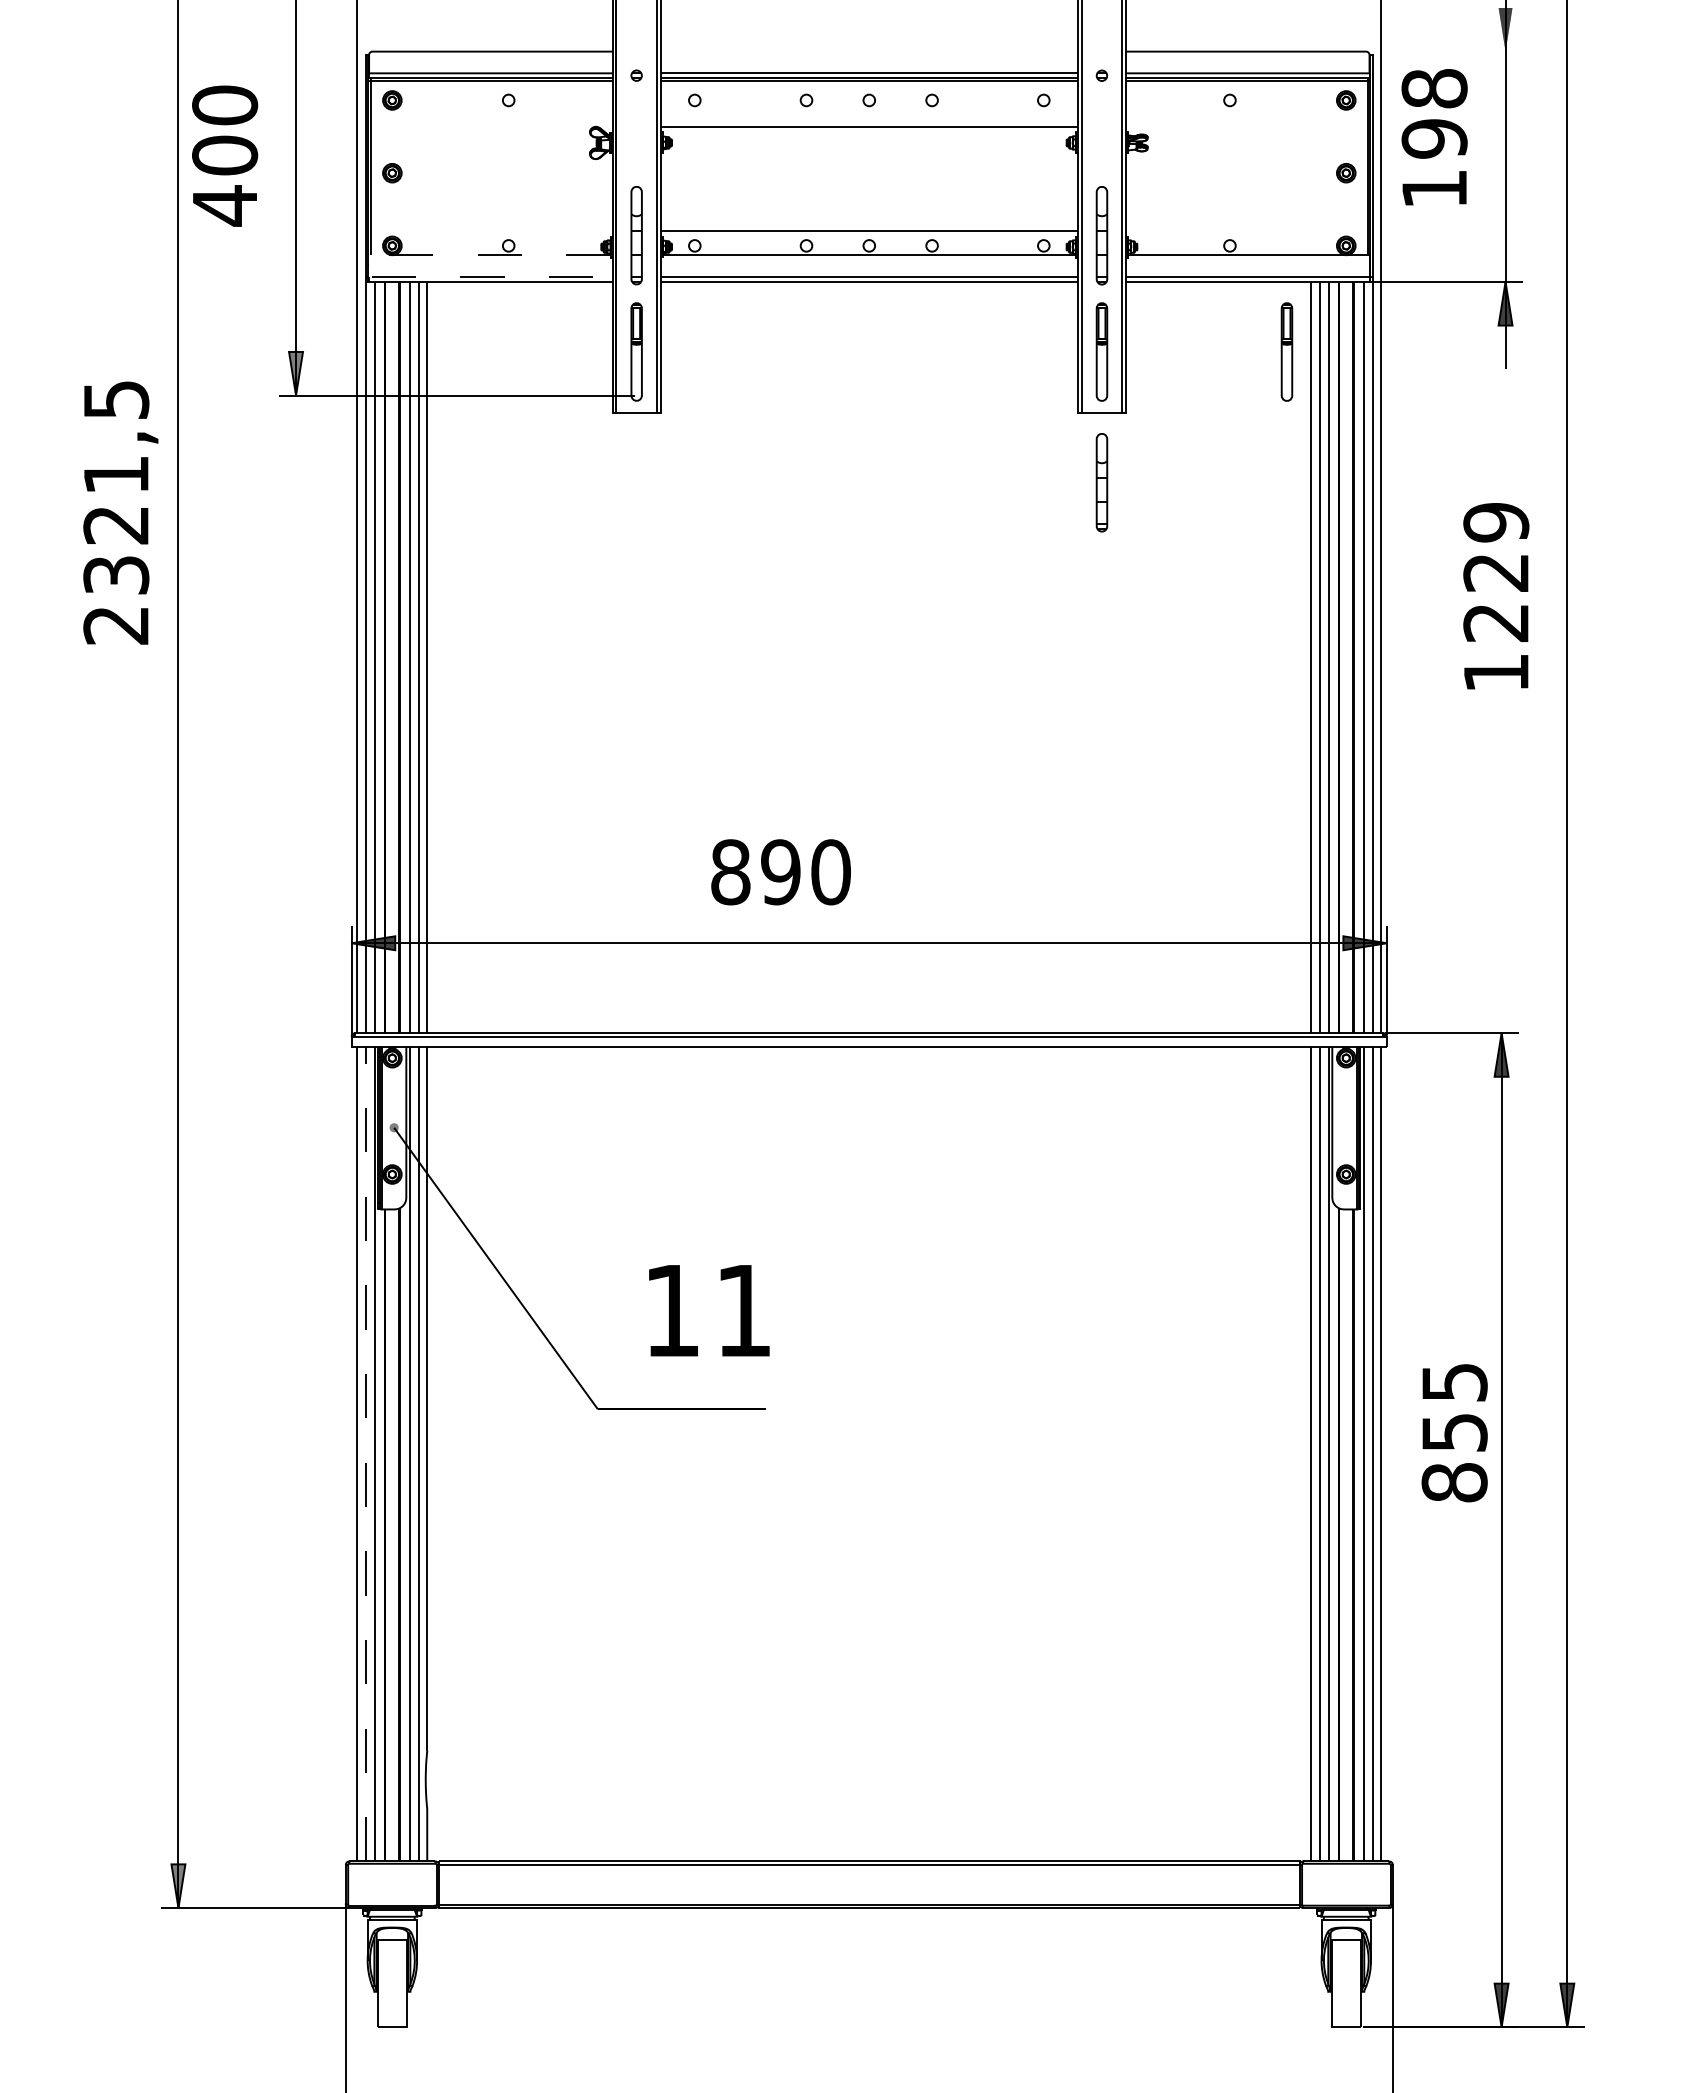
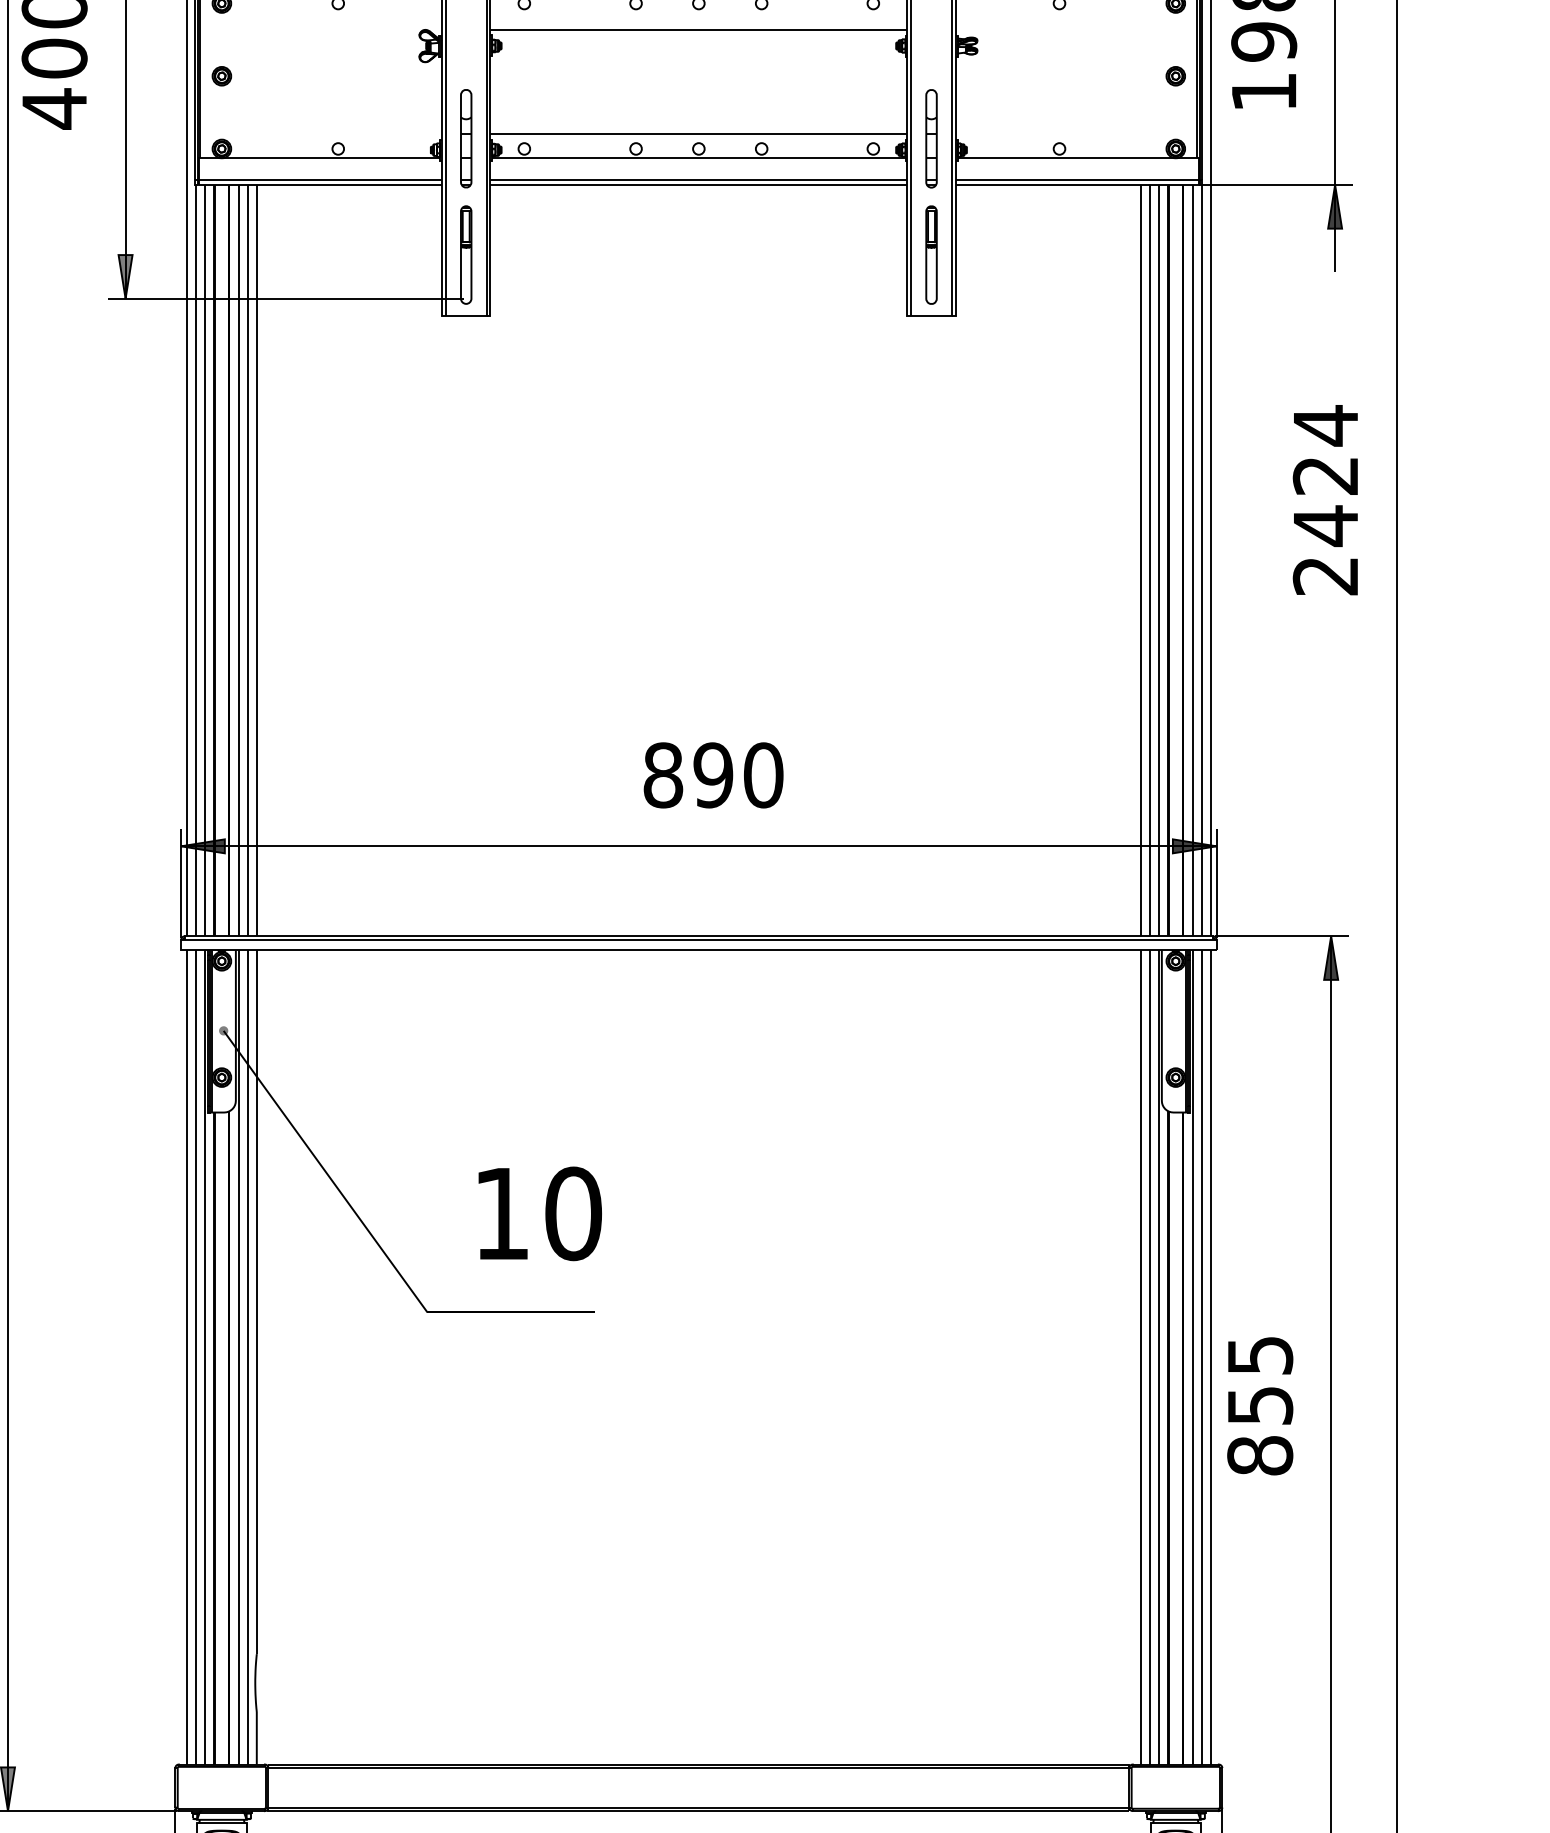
line: (369, 267) -> (199, 170), dashed -> solid
part: (1286, 351) -> (1116, 254), removed
part: (1101, 482) -> (931, 385), removed
text: (1496, 596) -> (1326, 499), 1229 -> 2424
text: (780, 872) -> (713, 775), moved
text: (743, 1310) -> (573, 1213), 11 -> 10
text: (1454, 1433) -> (1260, 1406), moved
line: (366, 1453) -> (196, 1356), dashed -> solid

